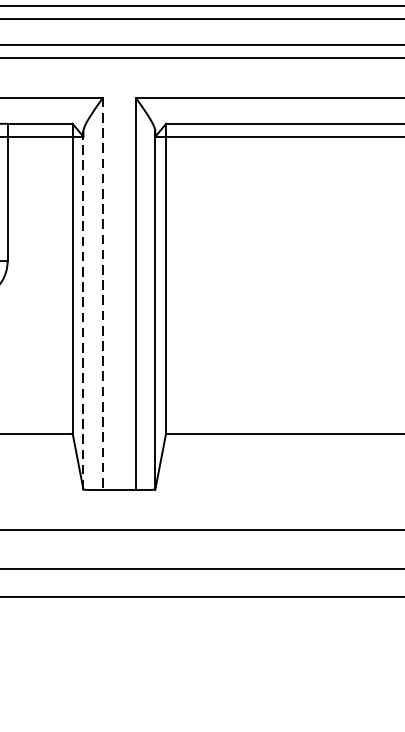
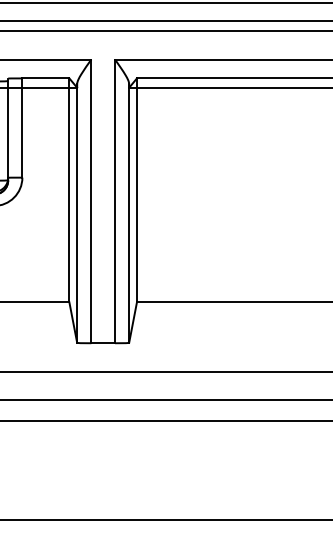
line: (103, 294) -> (91, 201), dashed -> solid
line: (83, 309) -> (77, 212), dashed -> solid

